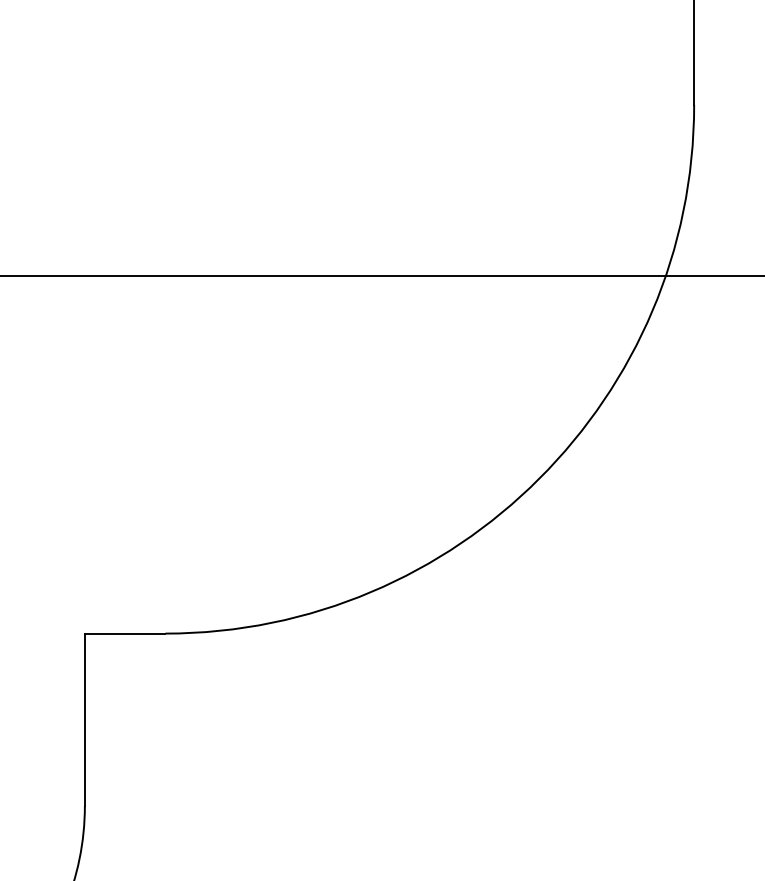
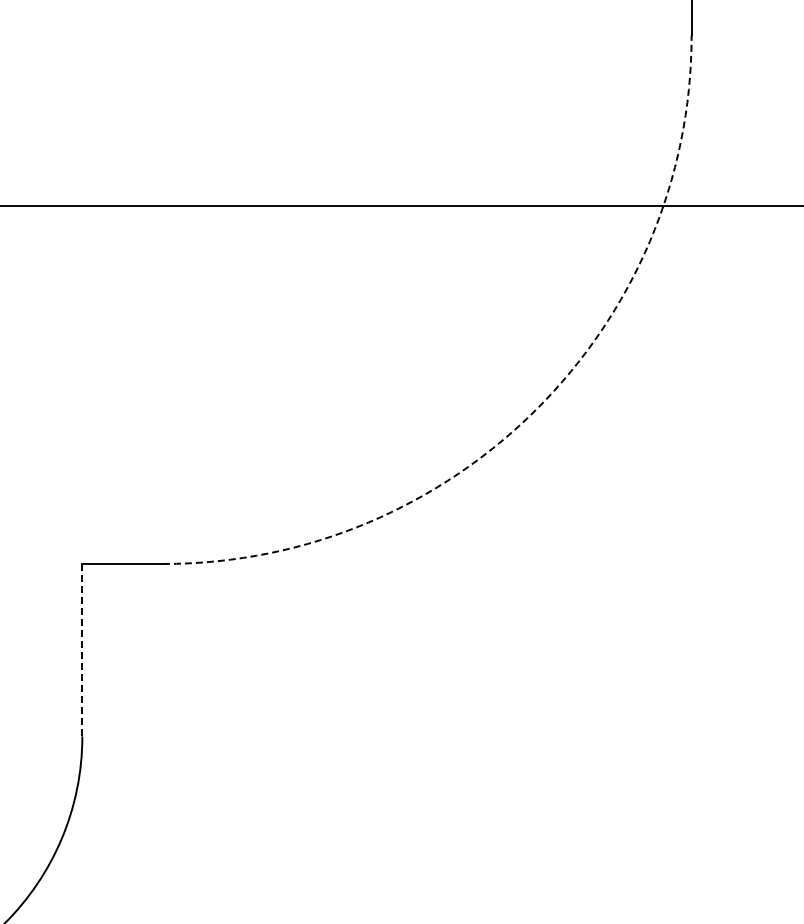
arc: (539, 479) -> (536, 409), solid -> dashed
line: (85, 720) -> (82, 650), solid -> dashed

